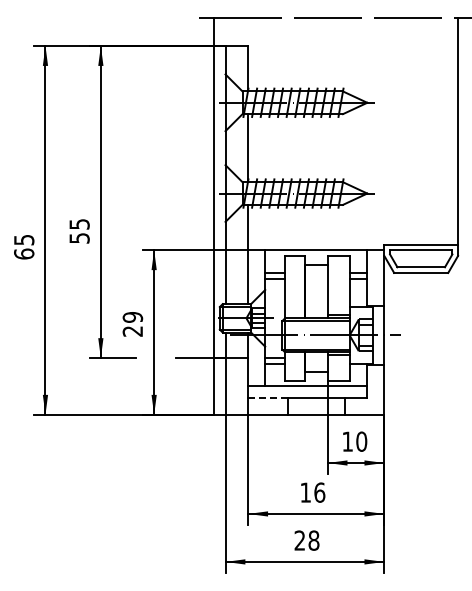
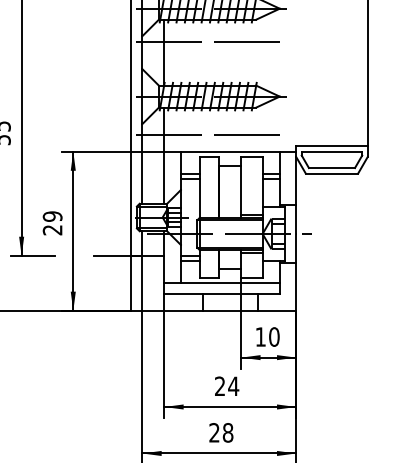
line: (292, 136) -> (207, 41), added
line: (292, 233) -> (207, 135), added
line: (268, 397) -> (184, 294), dashed -> solid
text: (312, 492) -> (226, 386), 16 -> 24

